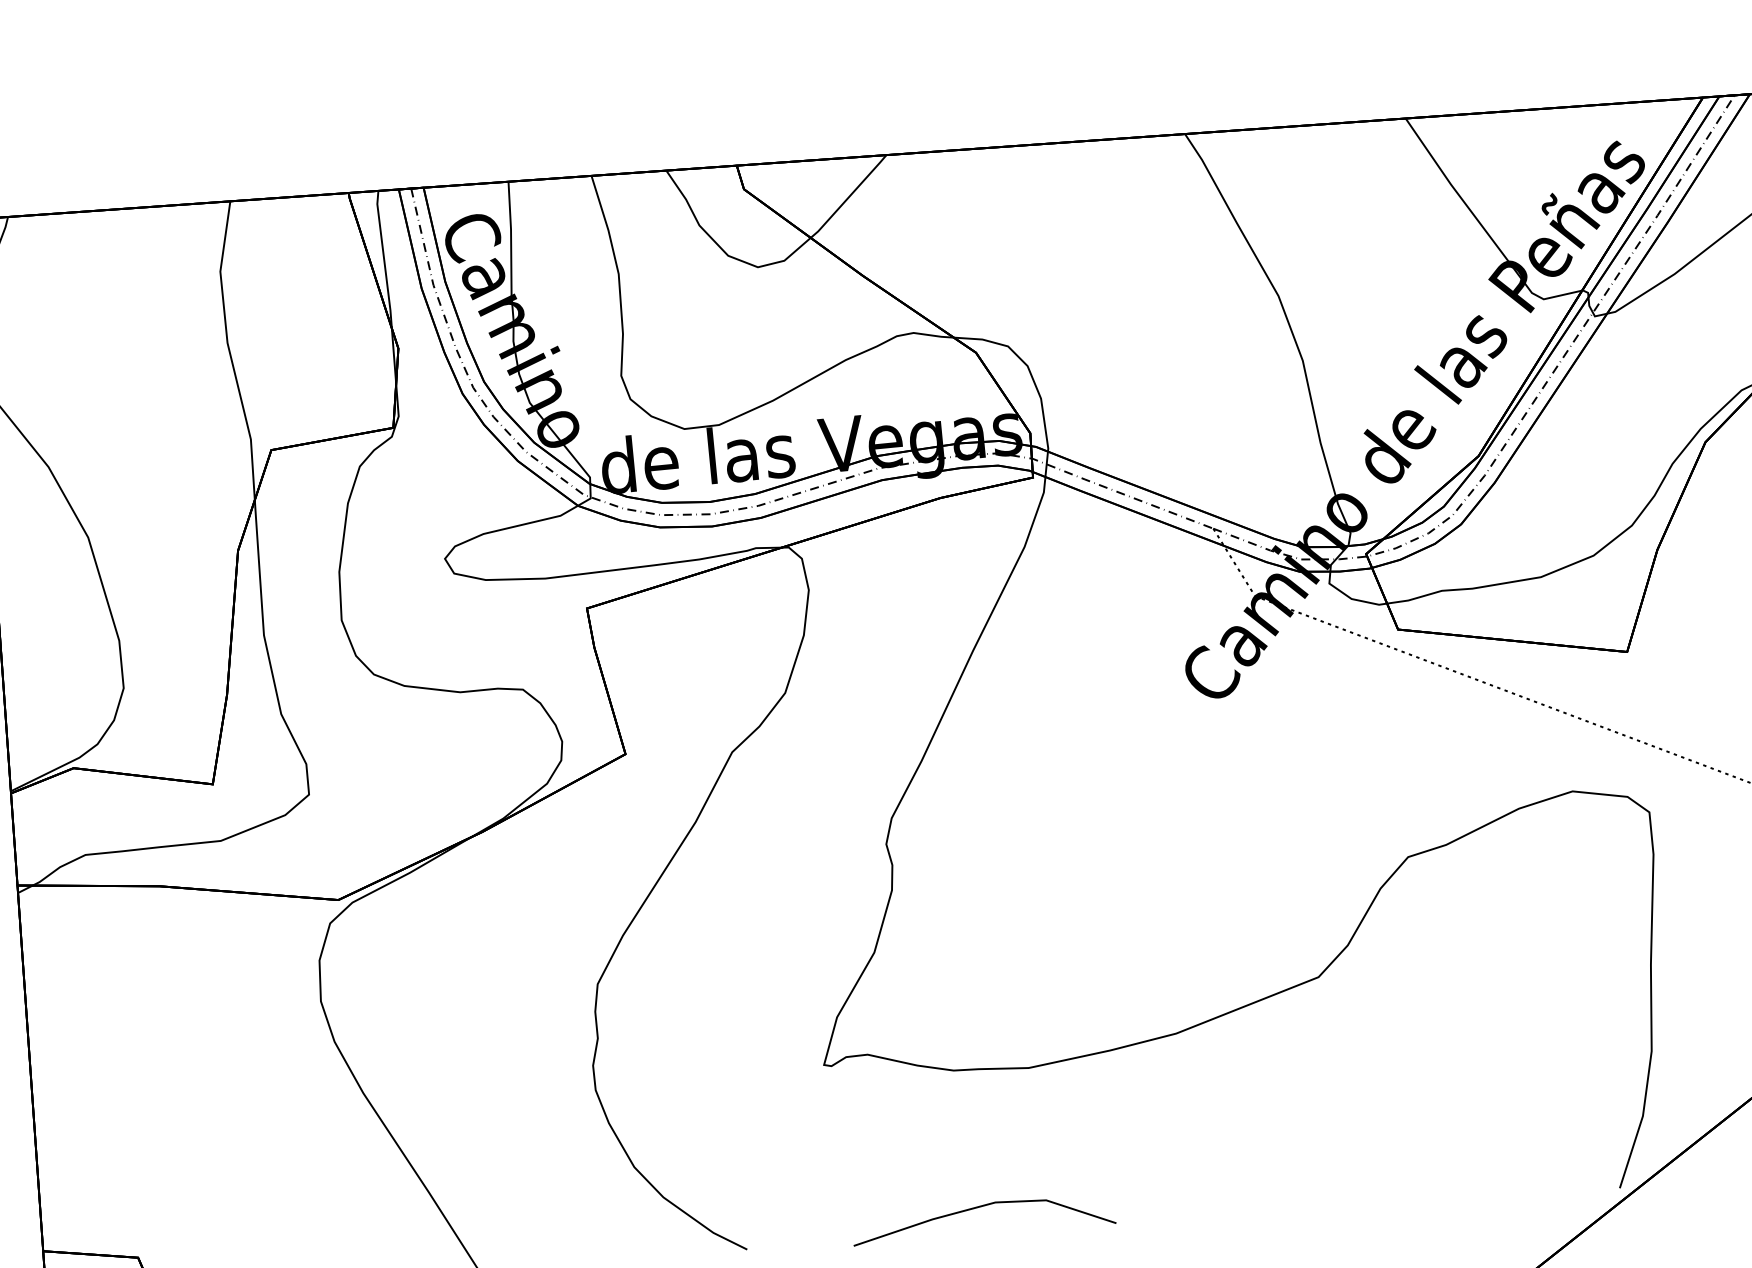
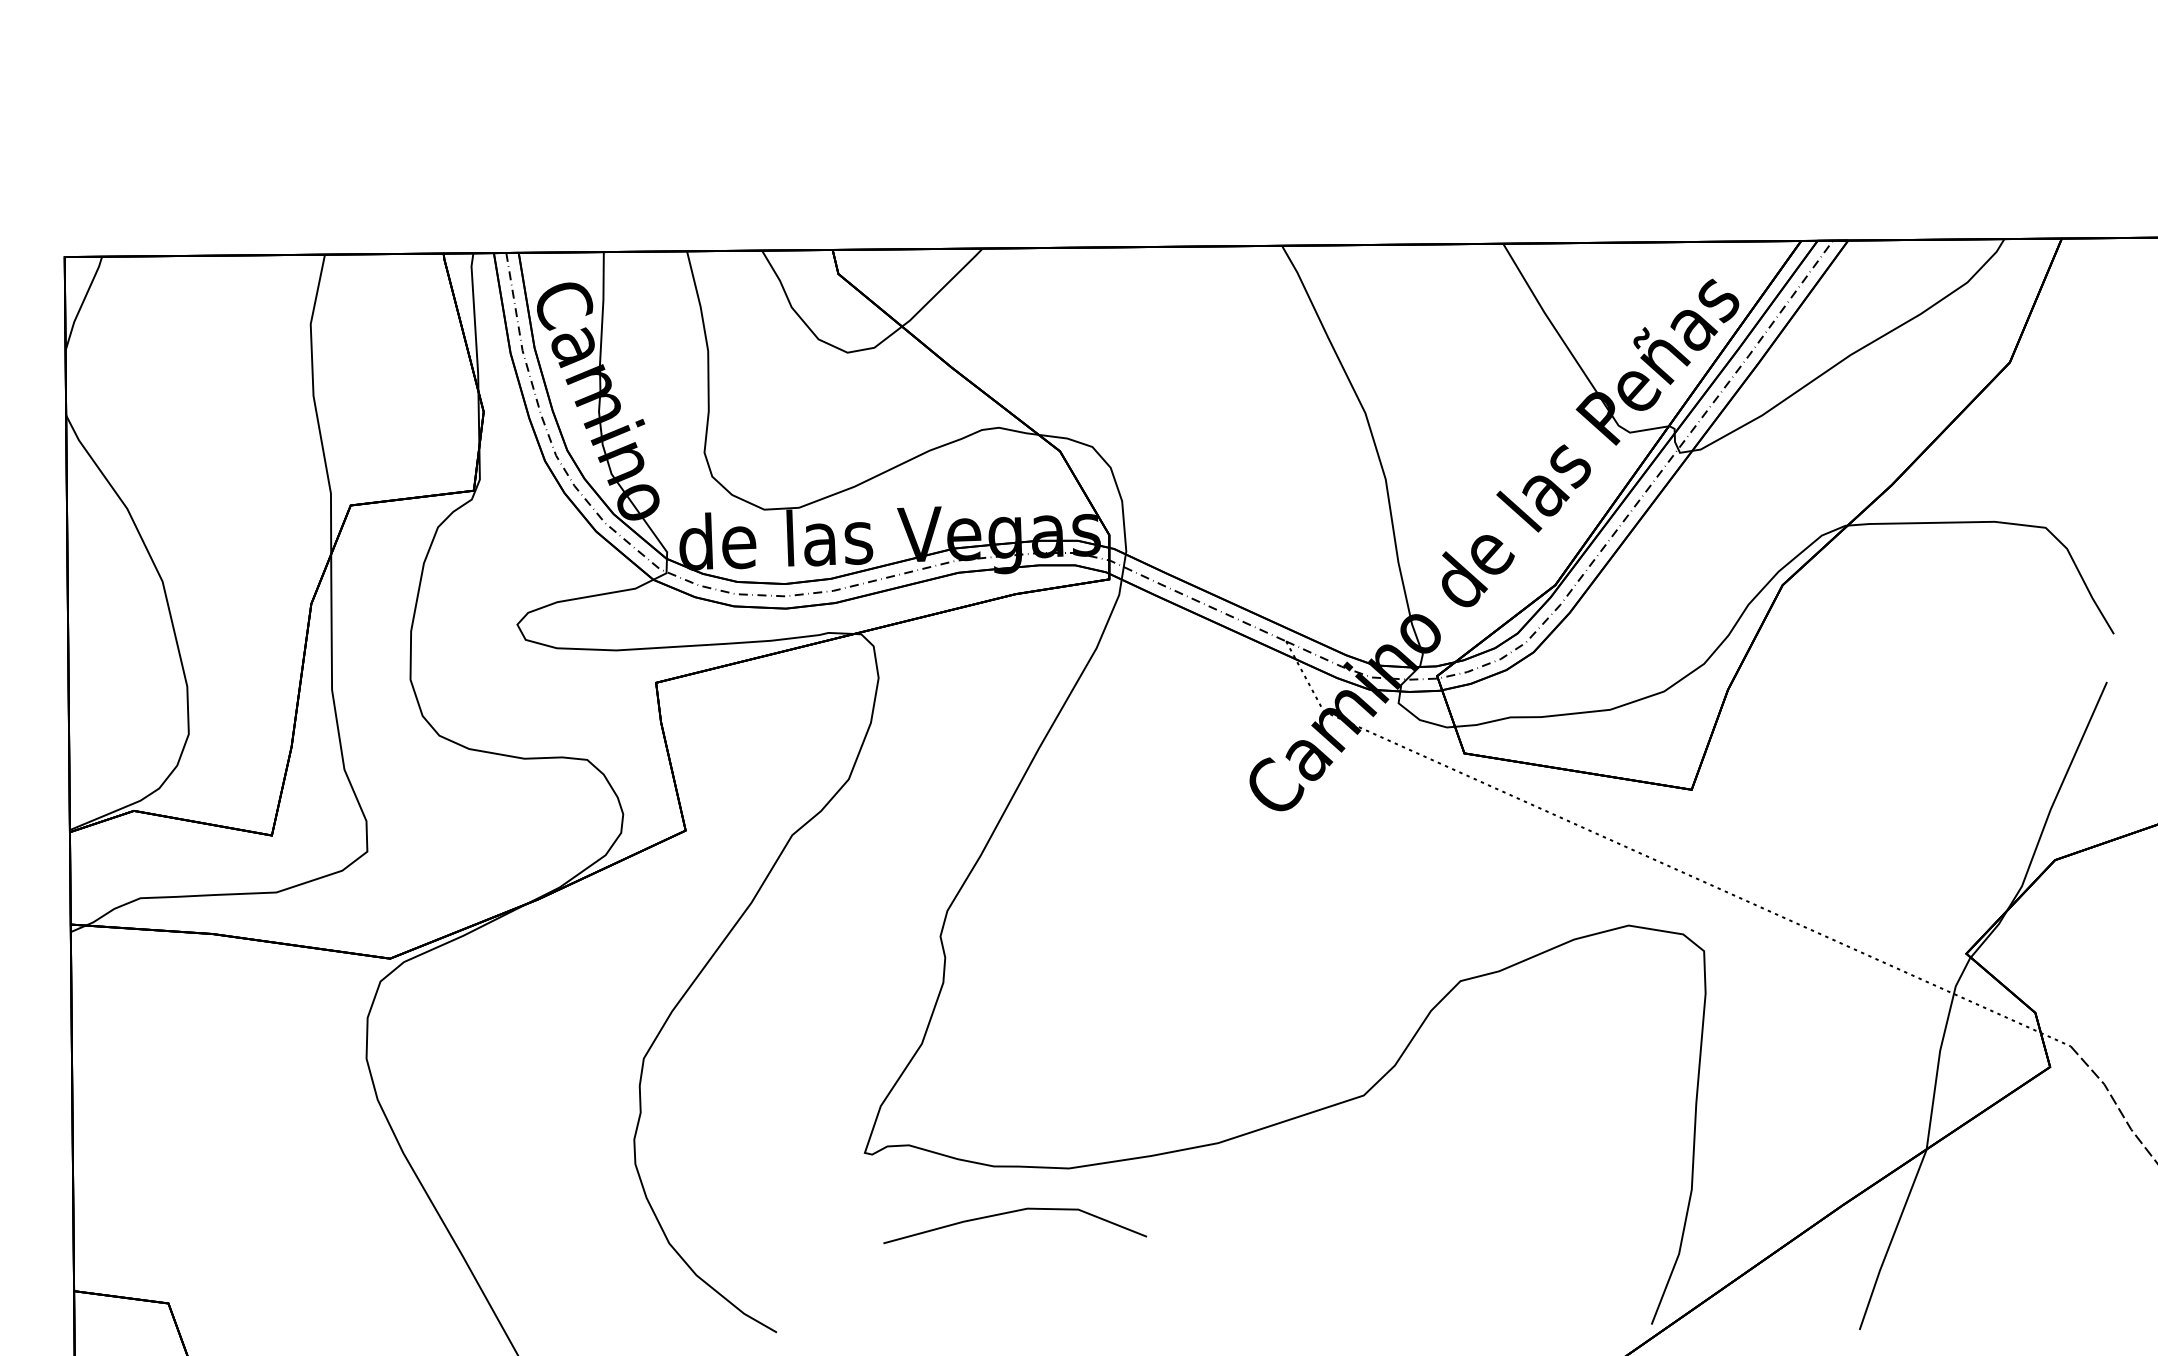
line: (982, 1207) -> (1014, 1212), moved

